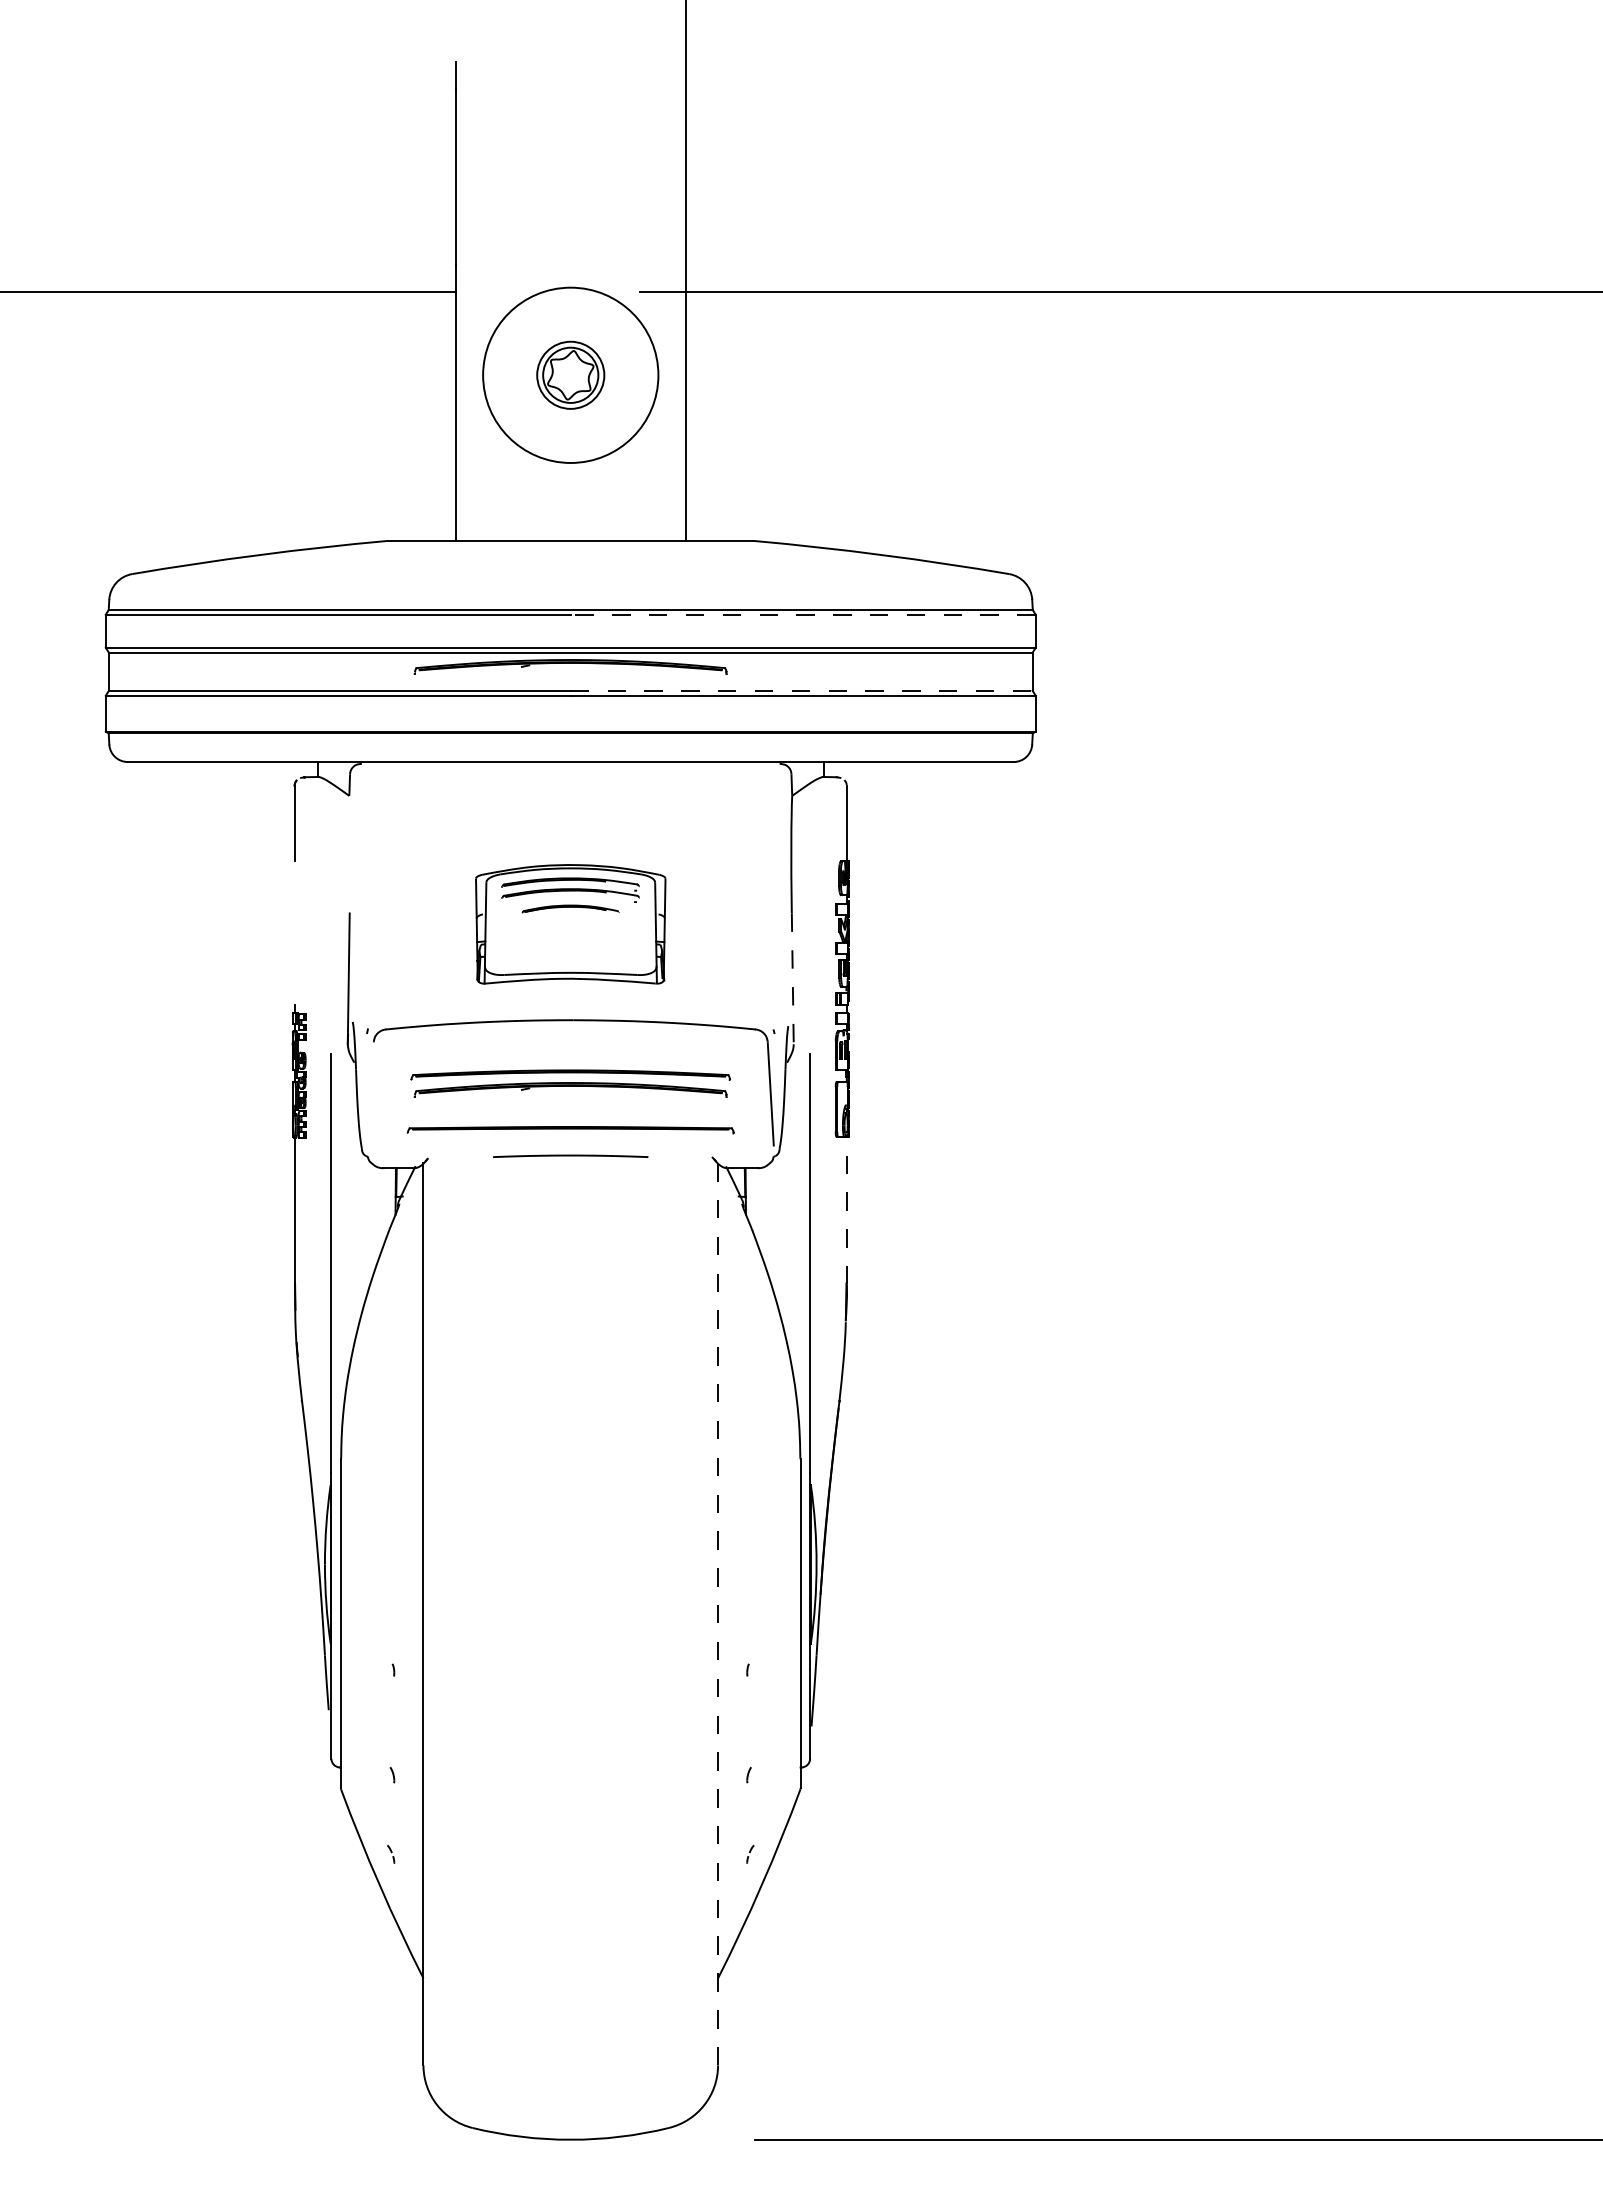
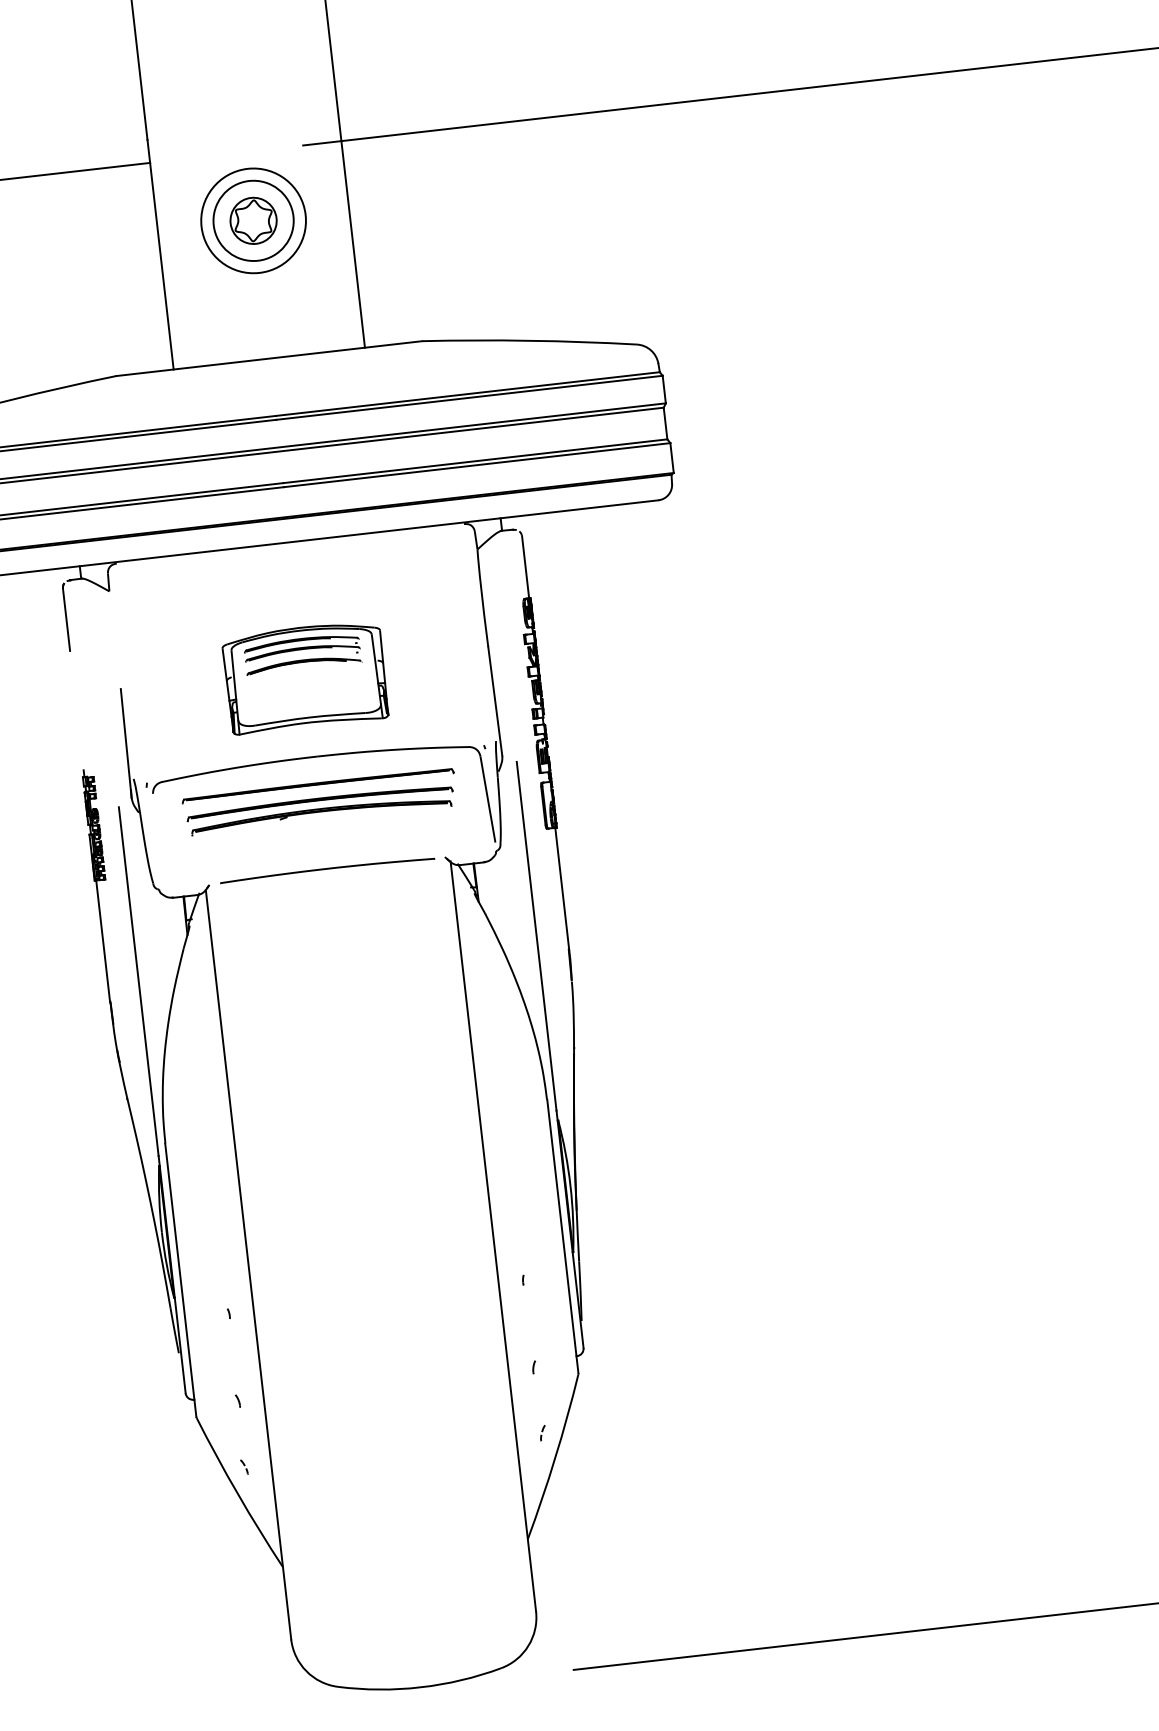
circle: (570, 374) -> (253, 220), size x0.71
circle: (570, 375) -> (253, 221), size x1.43
line: (802, 614) -> (468, 397), dashed -> solid
part: (570, 666) -> (280, 462), removed
line: (801, 690) -> (475, 460), dashed -> solid
part: (570, 908) -> (303, 664), size x1.43
line: (792, 979) -> (495, 702), dashed -> solid
part: (570, 1130) -> (317, 786), moved
part: (570, 1156) -> (327, 870), size x1.67
line: (846, 1210) -> (561, 888), dashed -> solid
line: (718, 1613) -> (493, 1235), dashed -> solid

